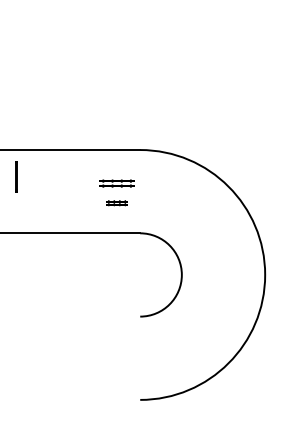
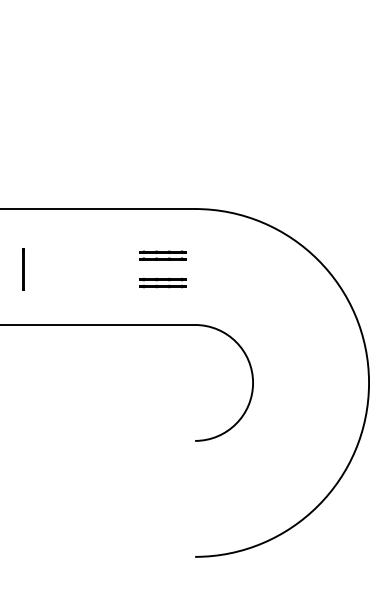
line: (16, 176) -> (22, 269), moved
part: (116, 203) -> (162, 283), size x1.67

